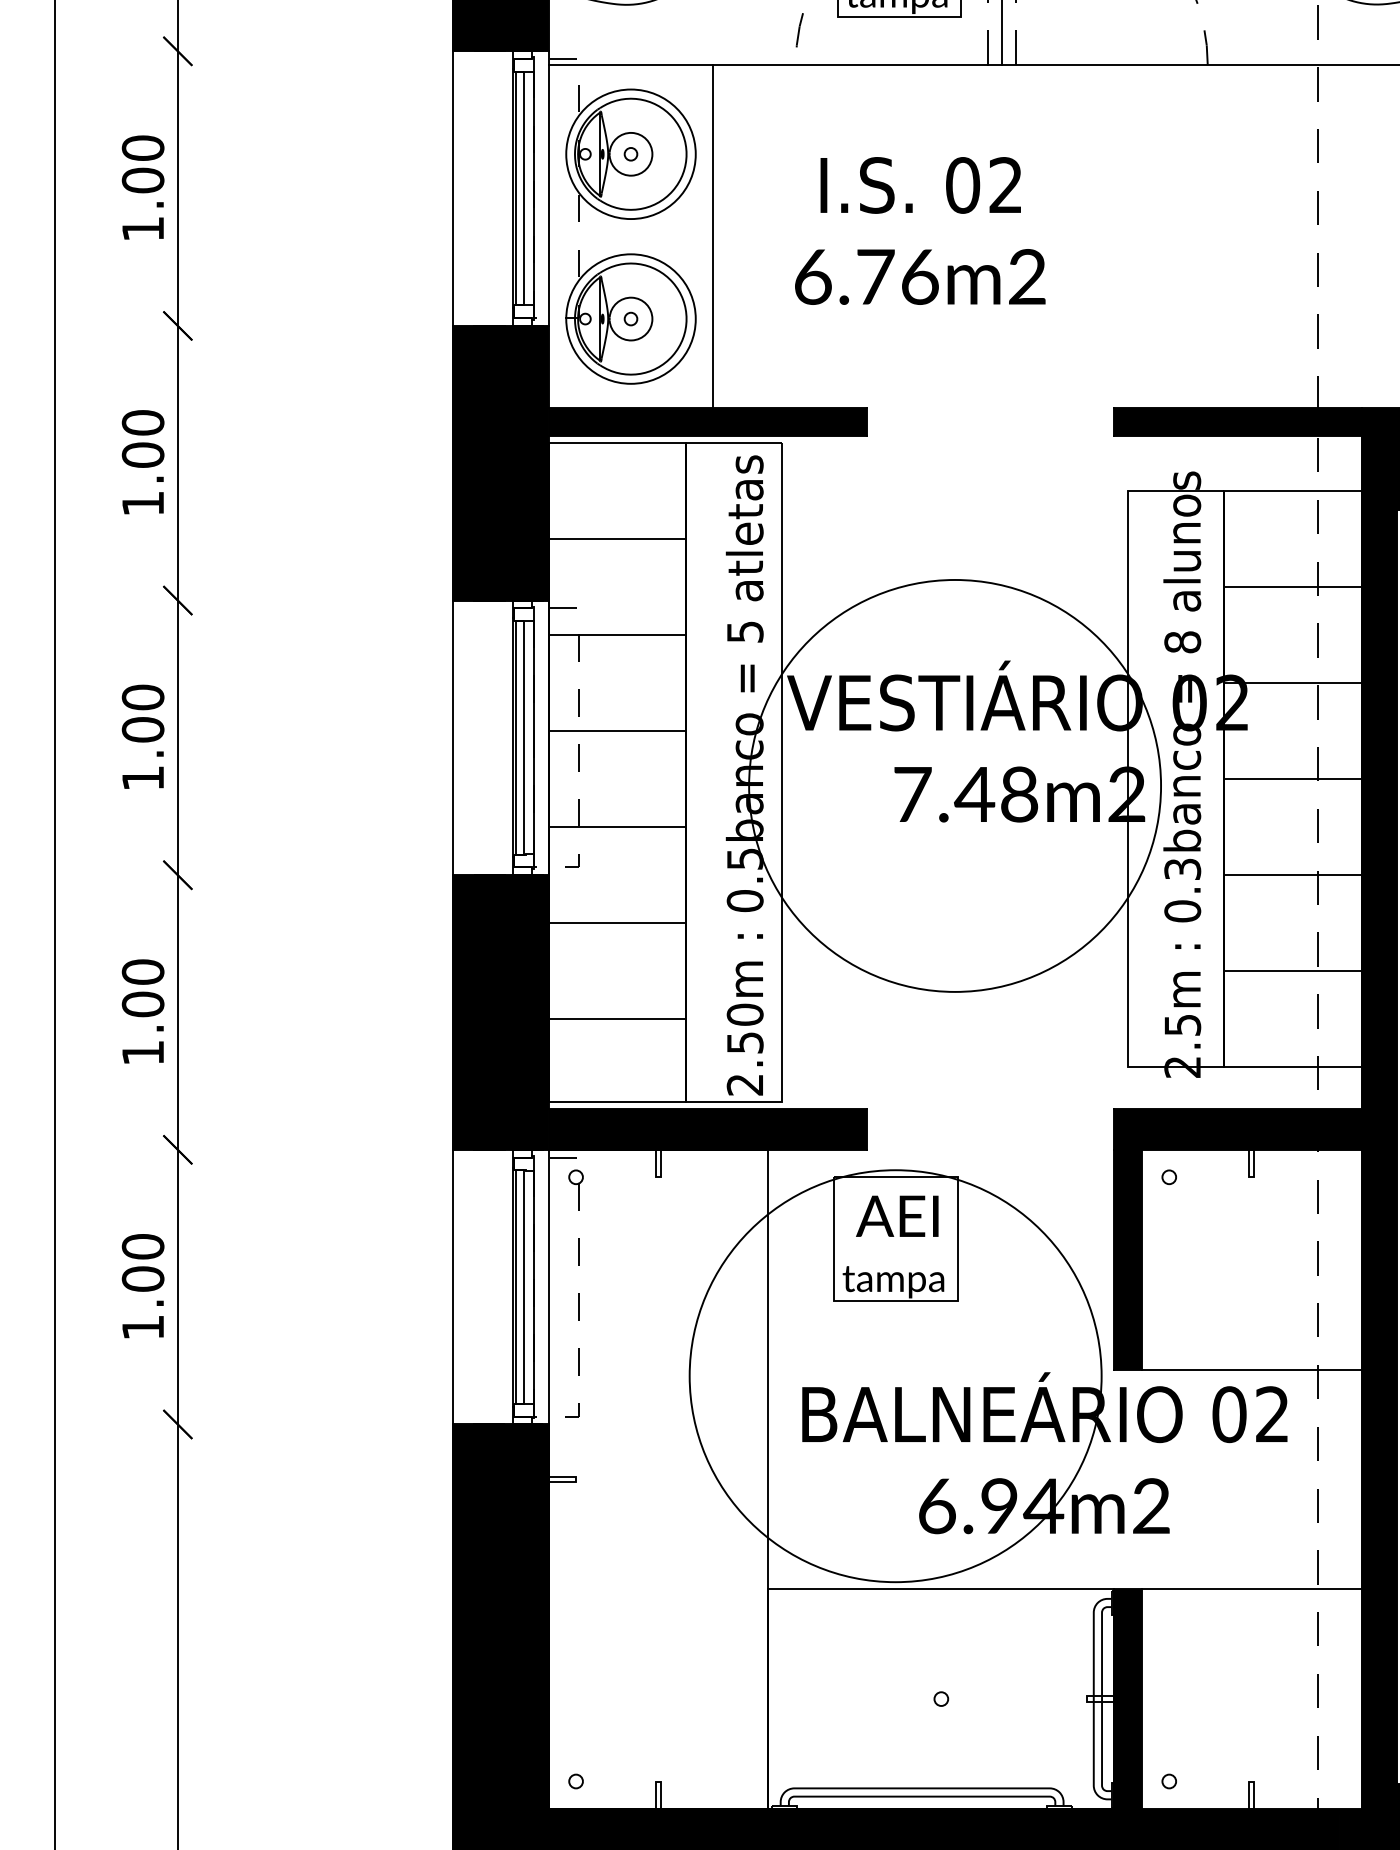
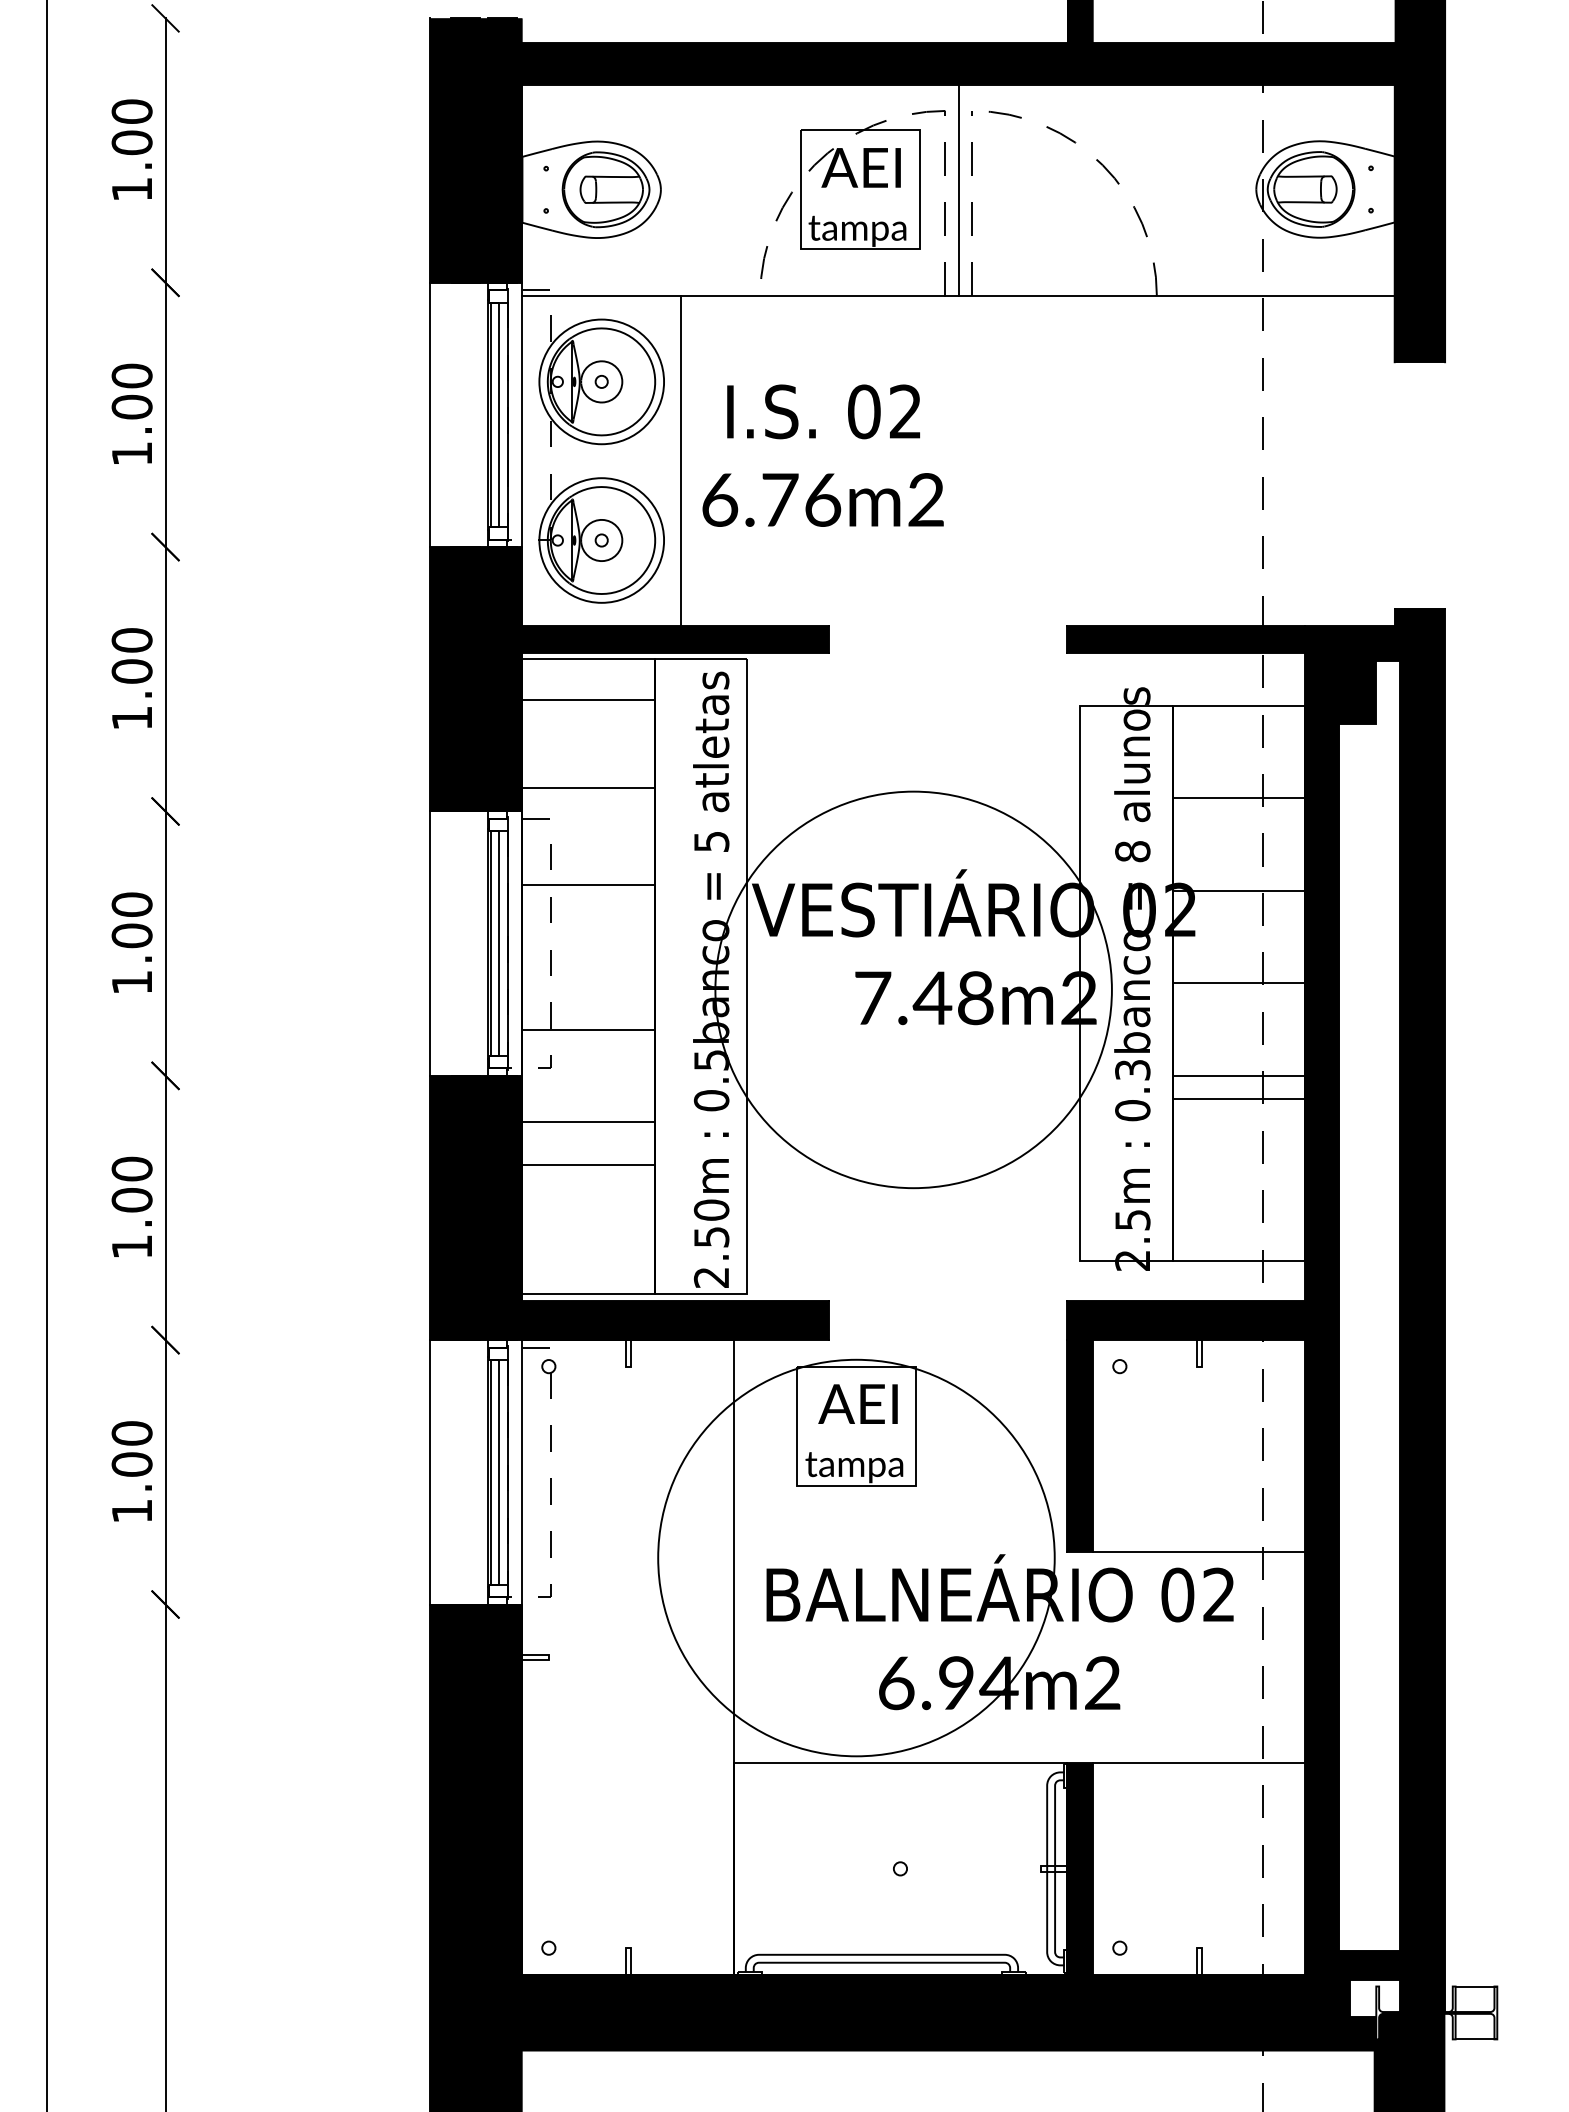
text: (919, 230) -> (822, 455), moved
line: (617, 539) -> (588, 700), moved
line: (617, 634) -> (588, 787), moved
line: (617, 731) -> (588, 885), moved
line: (1292, 971) -> (1238, 1099), moved
line: (617, 1019) -> (588, 1164), moved

